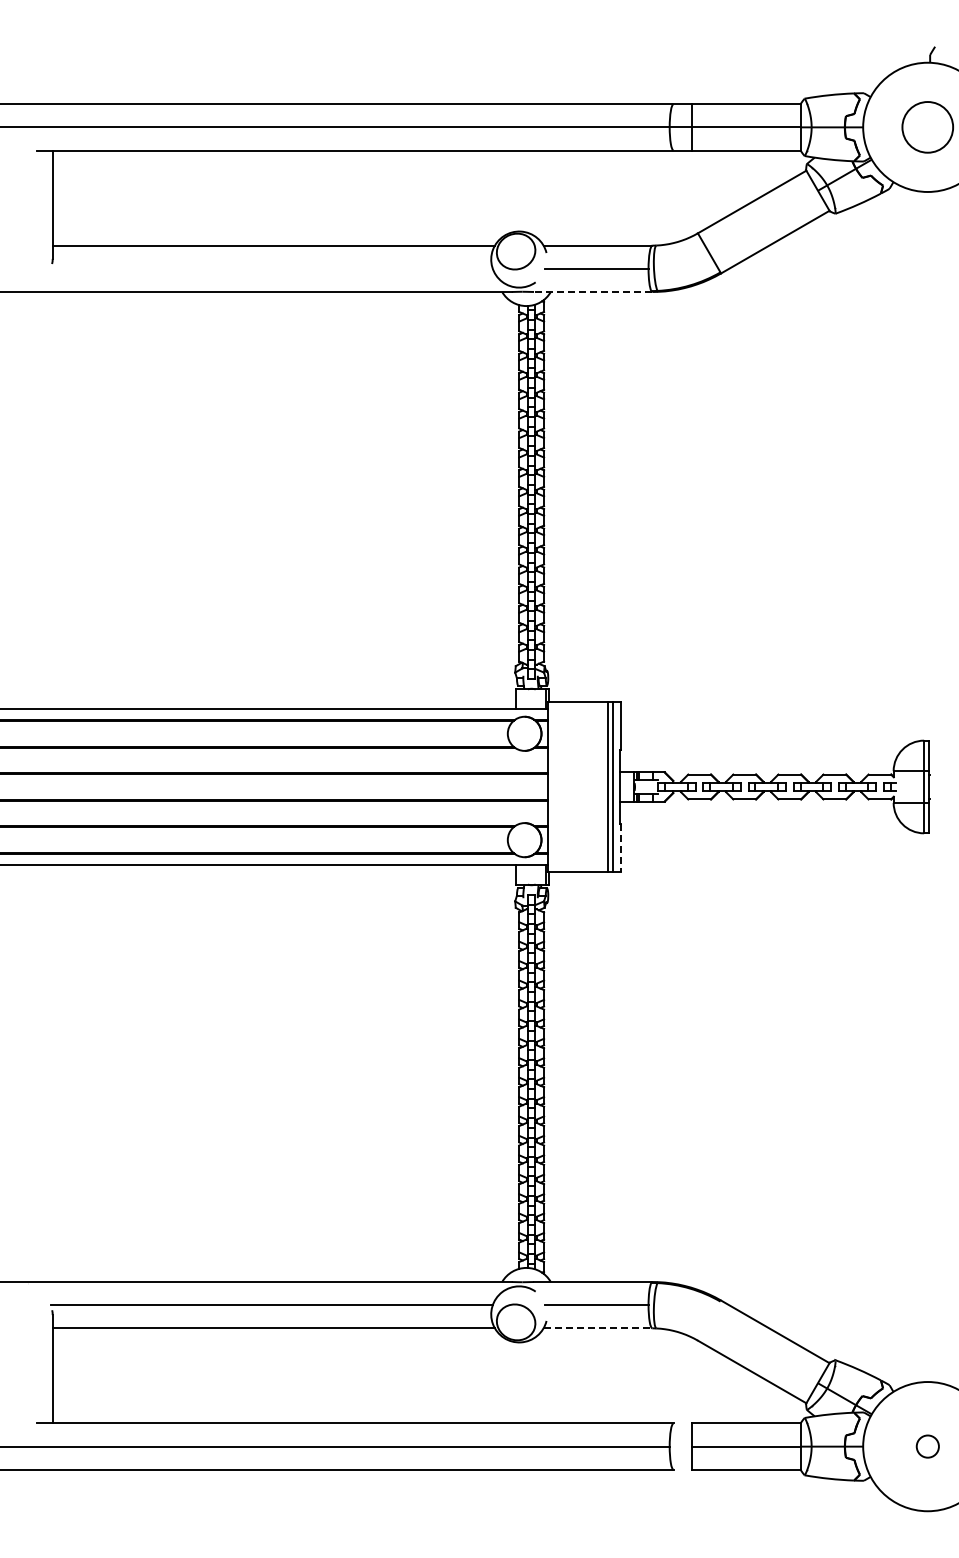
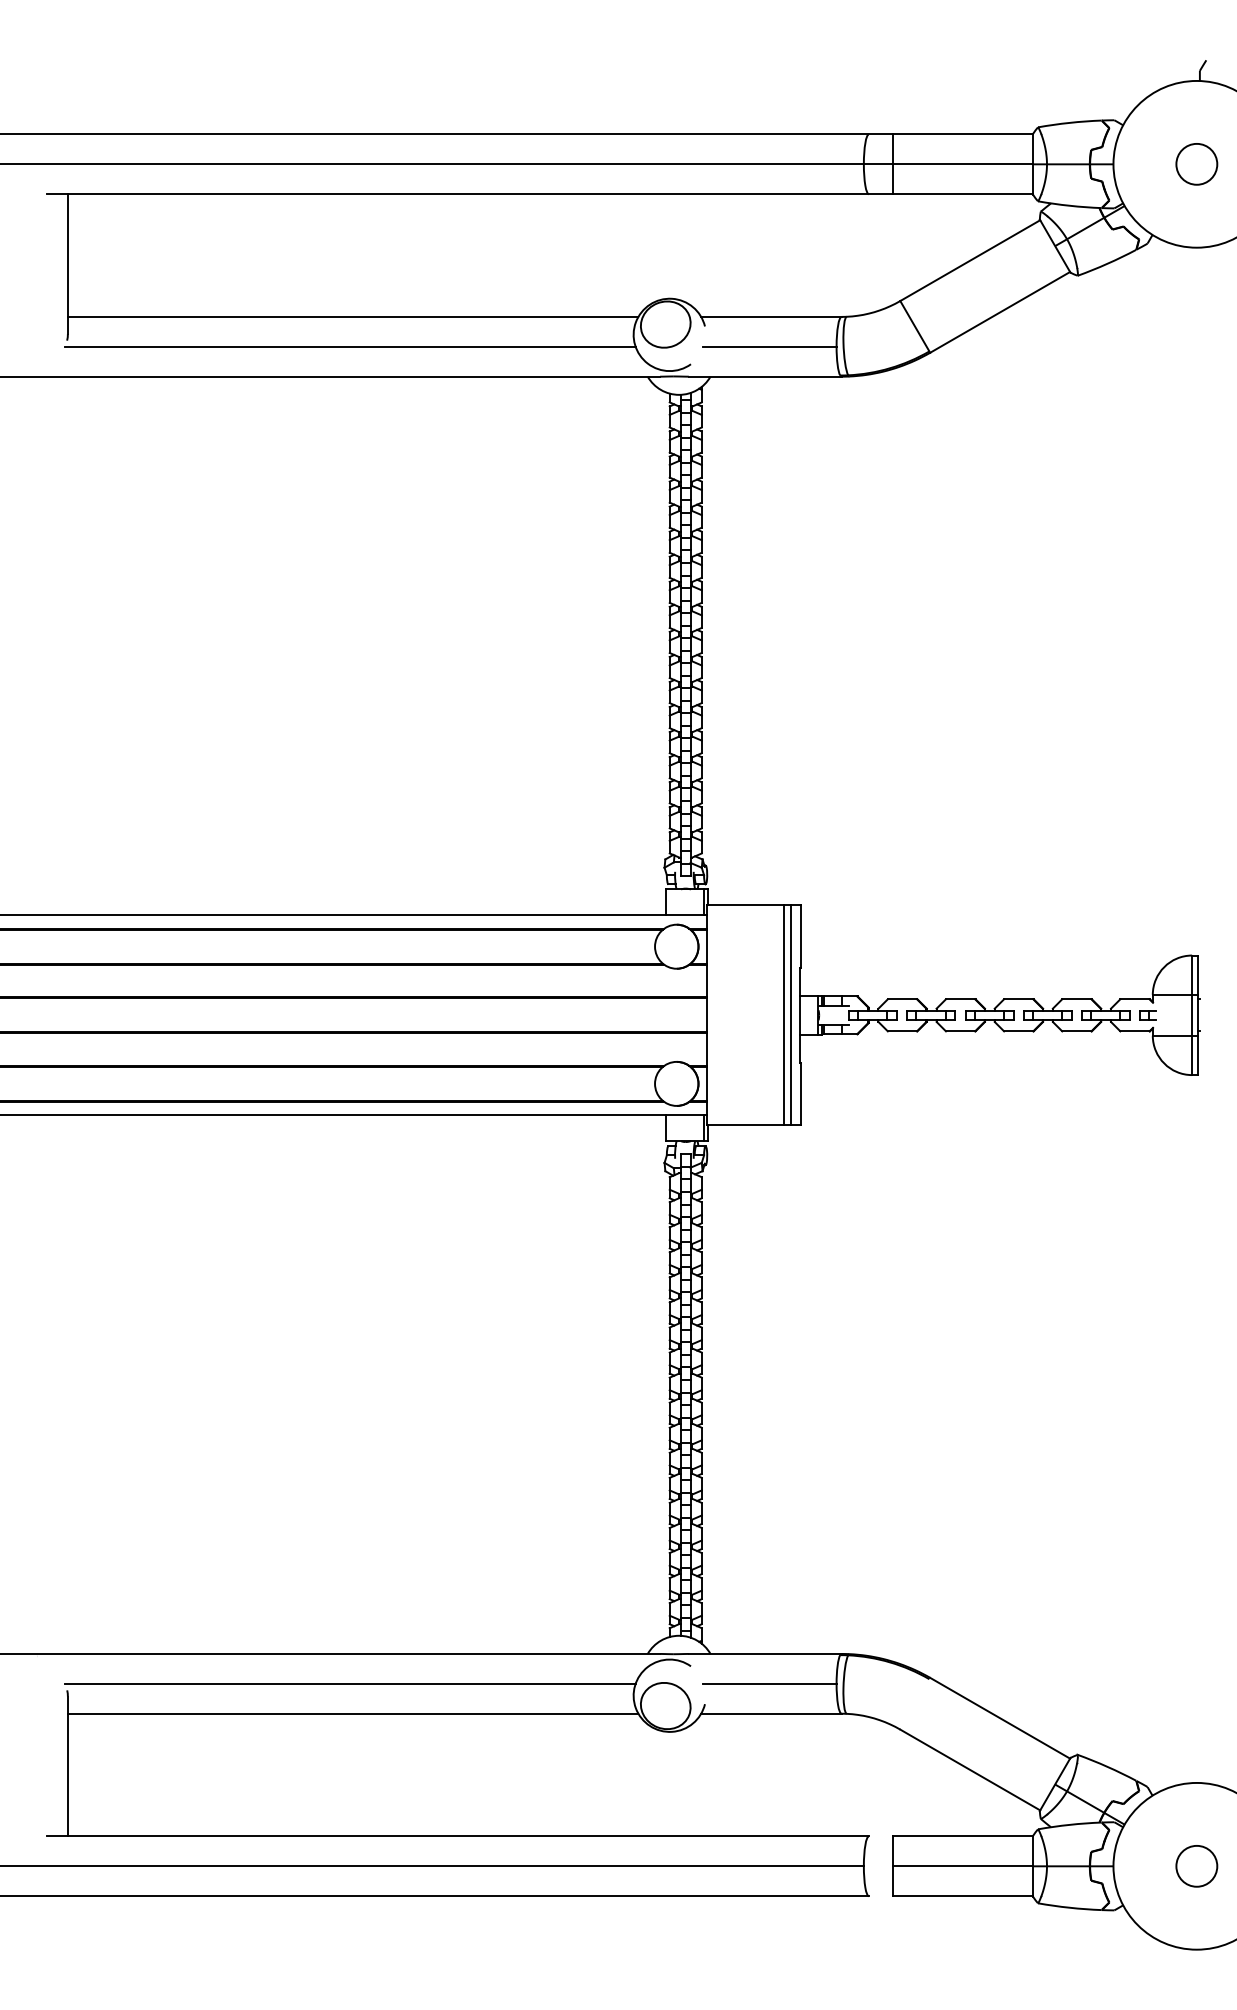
circle: (927, 127) -> (1196, 164), size x0.62
line: (271, 268) -> (350, 346), added
line: (592, 291) -> (764, 376), dashed -> solid
line: (621, 848) -> (801, 1094), dashed -> solid
line: (598, 1328) -> (772, 1713), dashed -> solid
circle: (927, 1446) -> (1196, 1866), size x1.43

